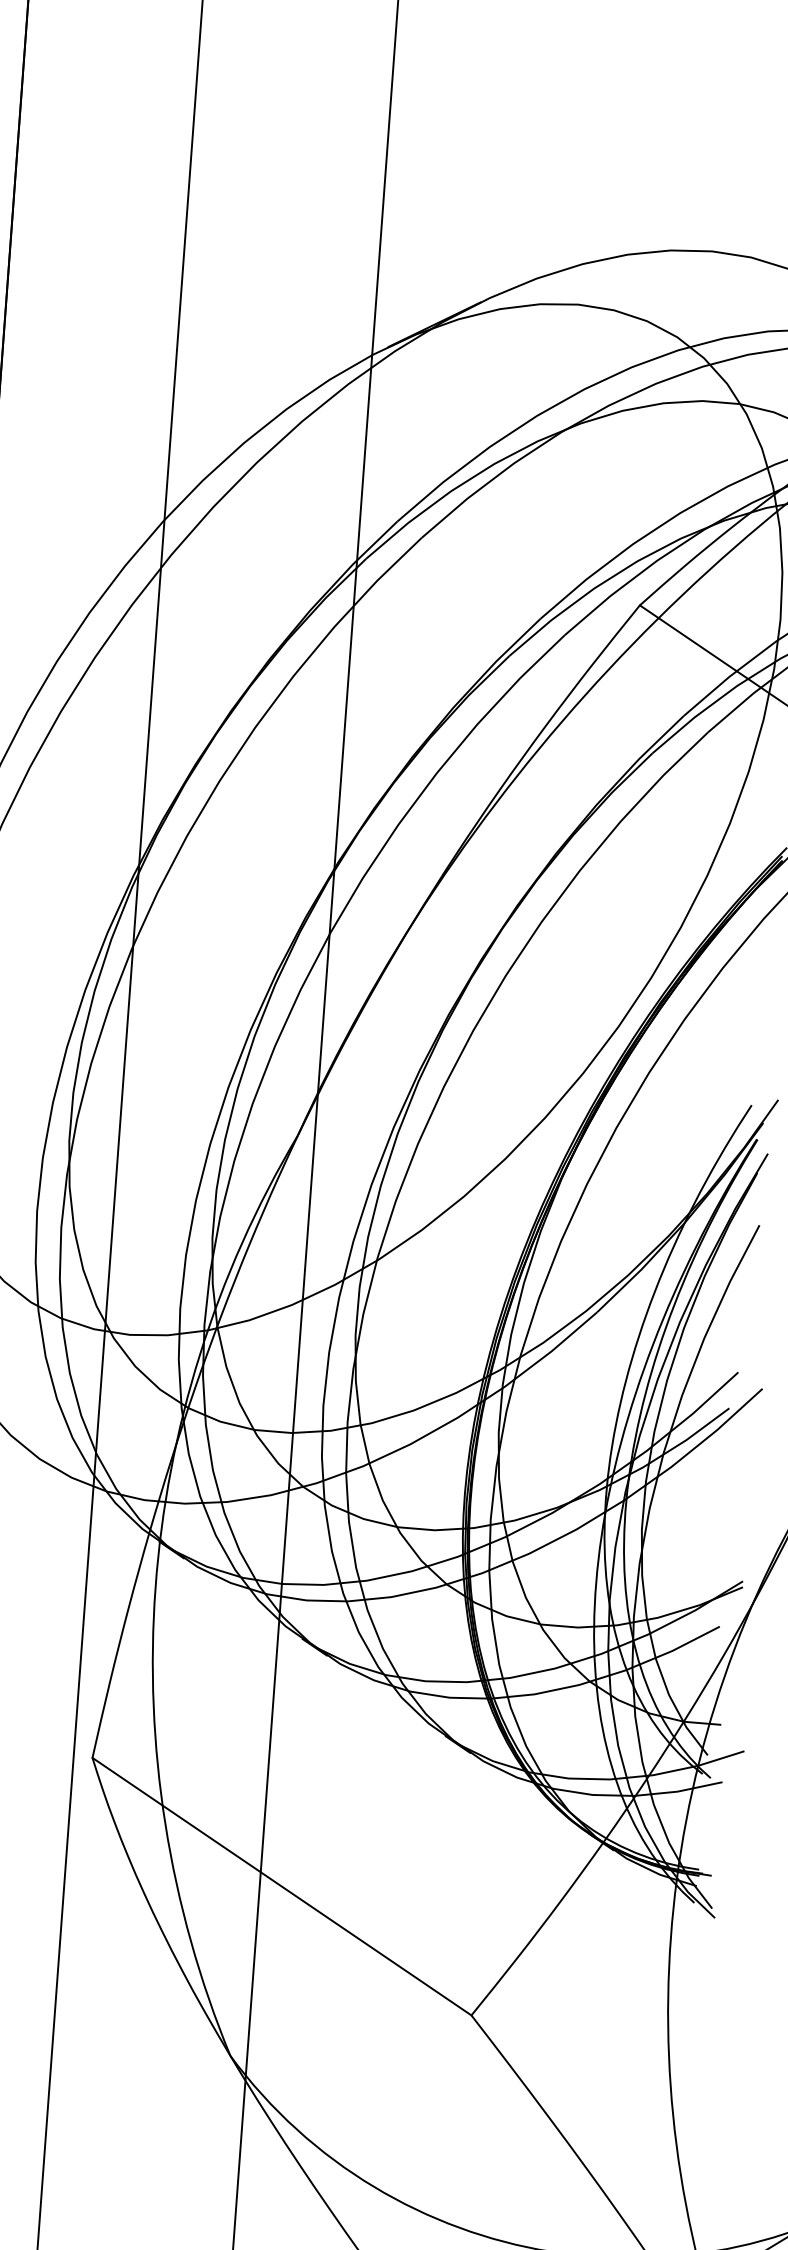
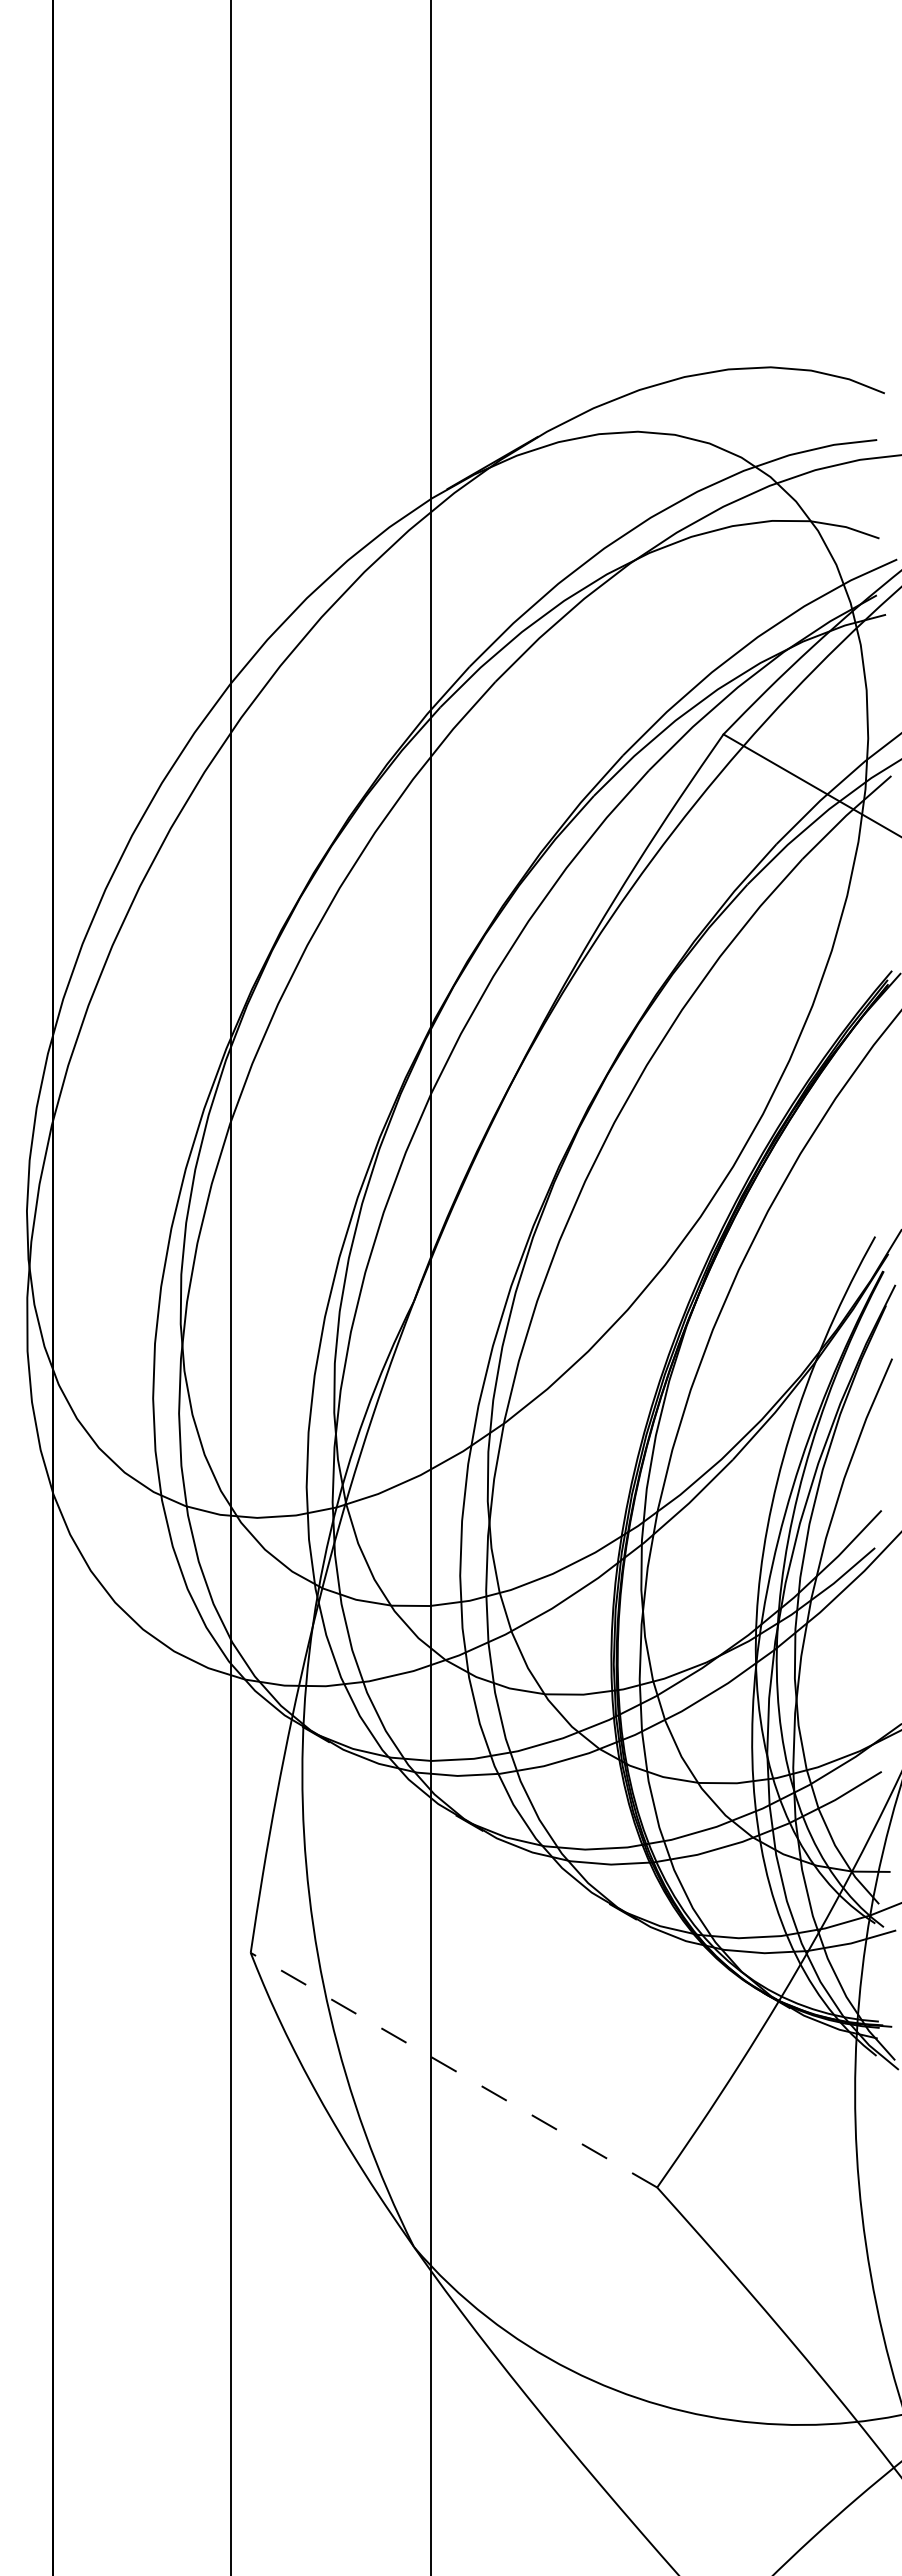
line: (281, 1886) -> (453, 2070), solid -> dashed

